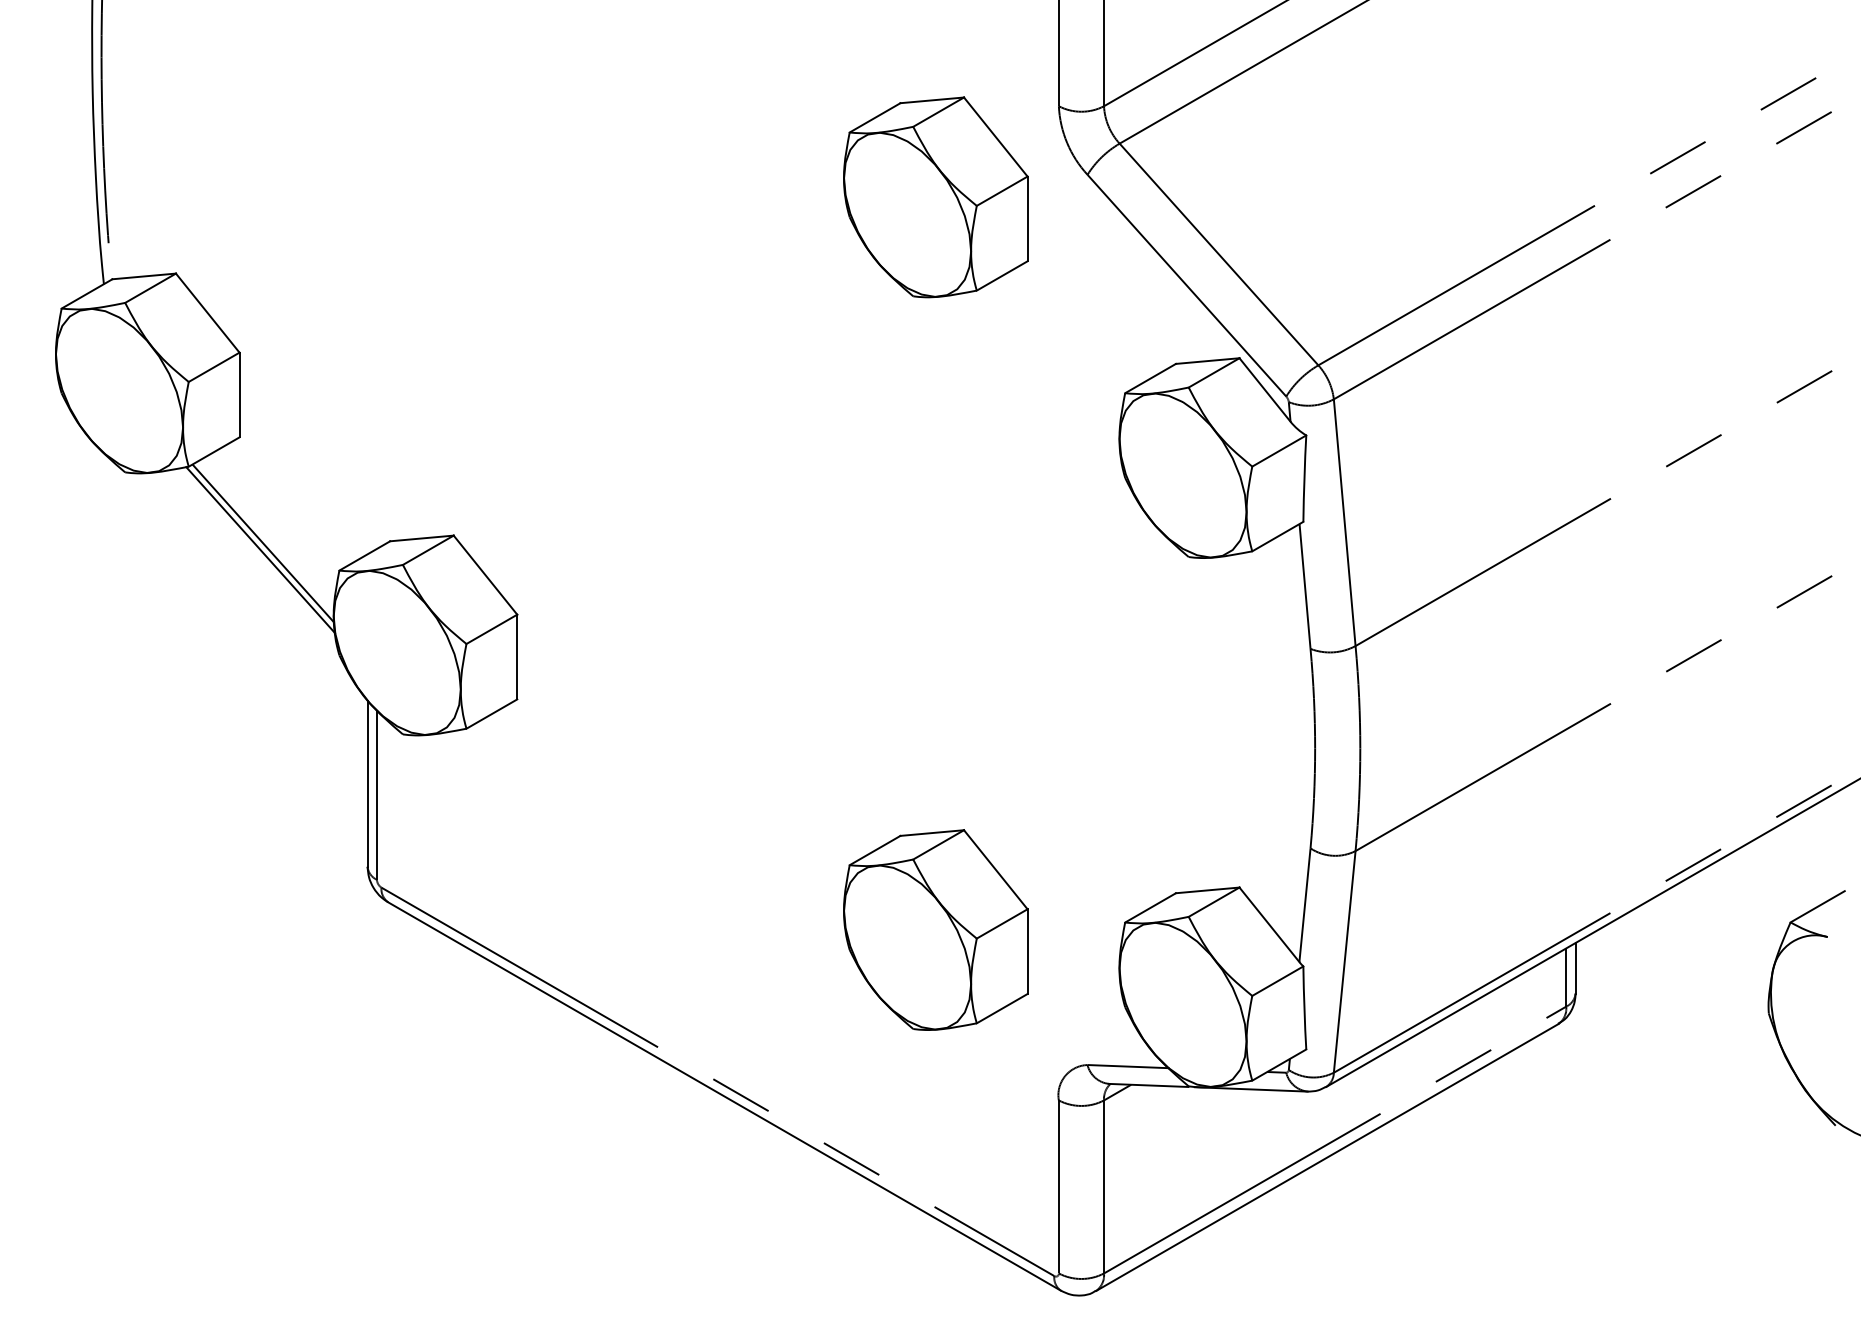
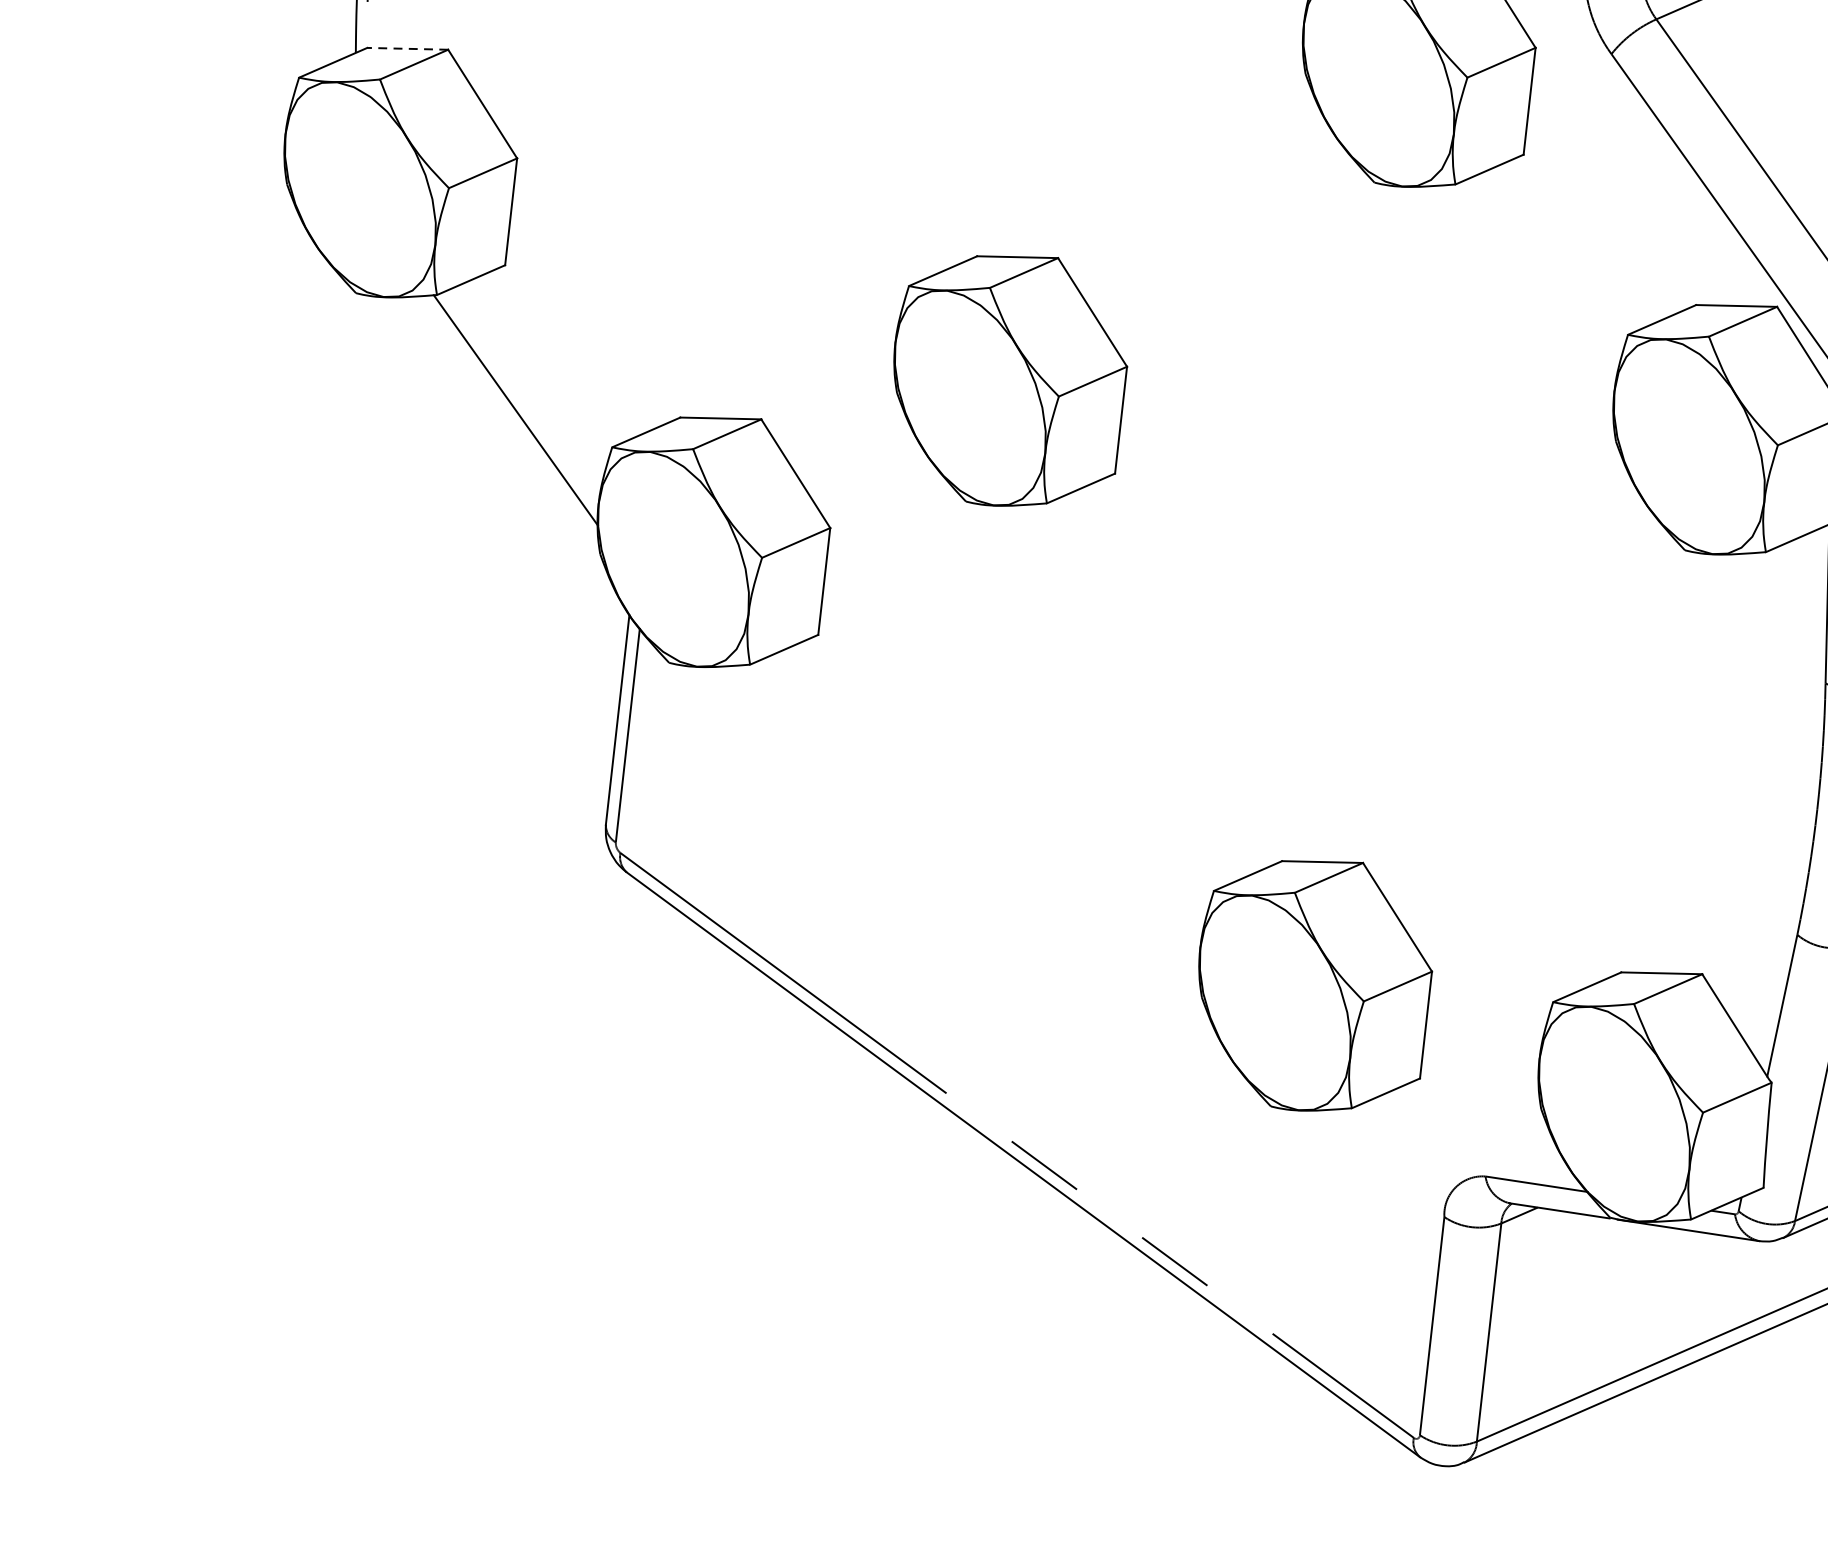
line: (144, 276) -> (408, 48), solid -> dashed
part: (643, 482) -> (1008, 379), added
line: (263, 543) -> (520, 402), removed

